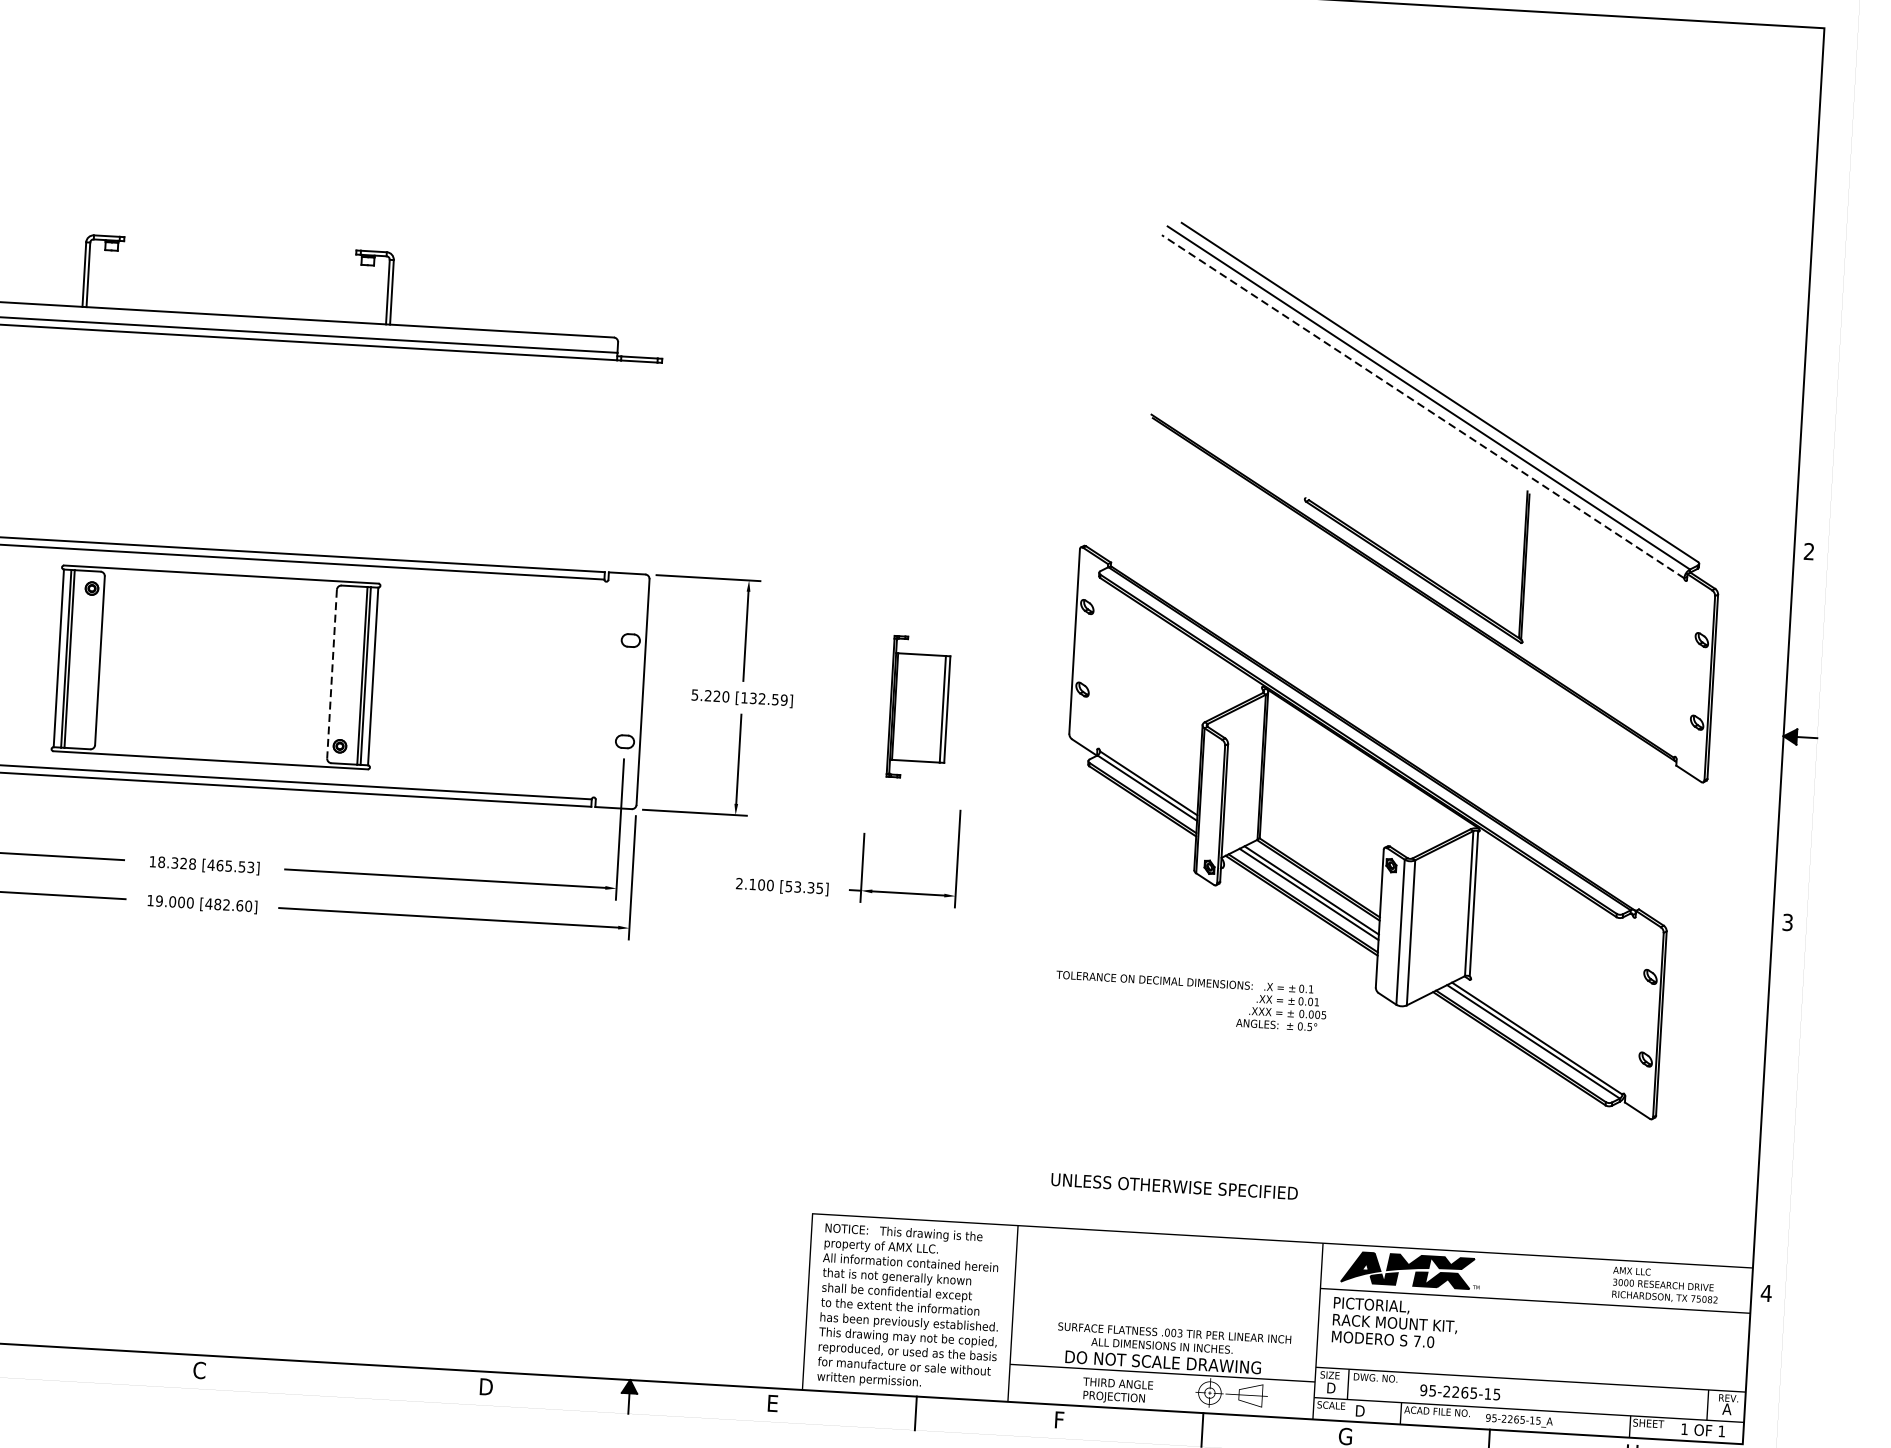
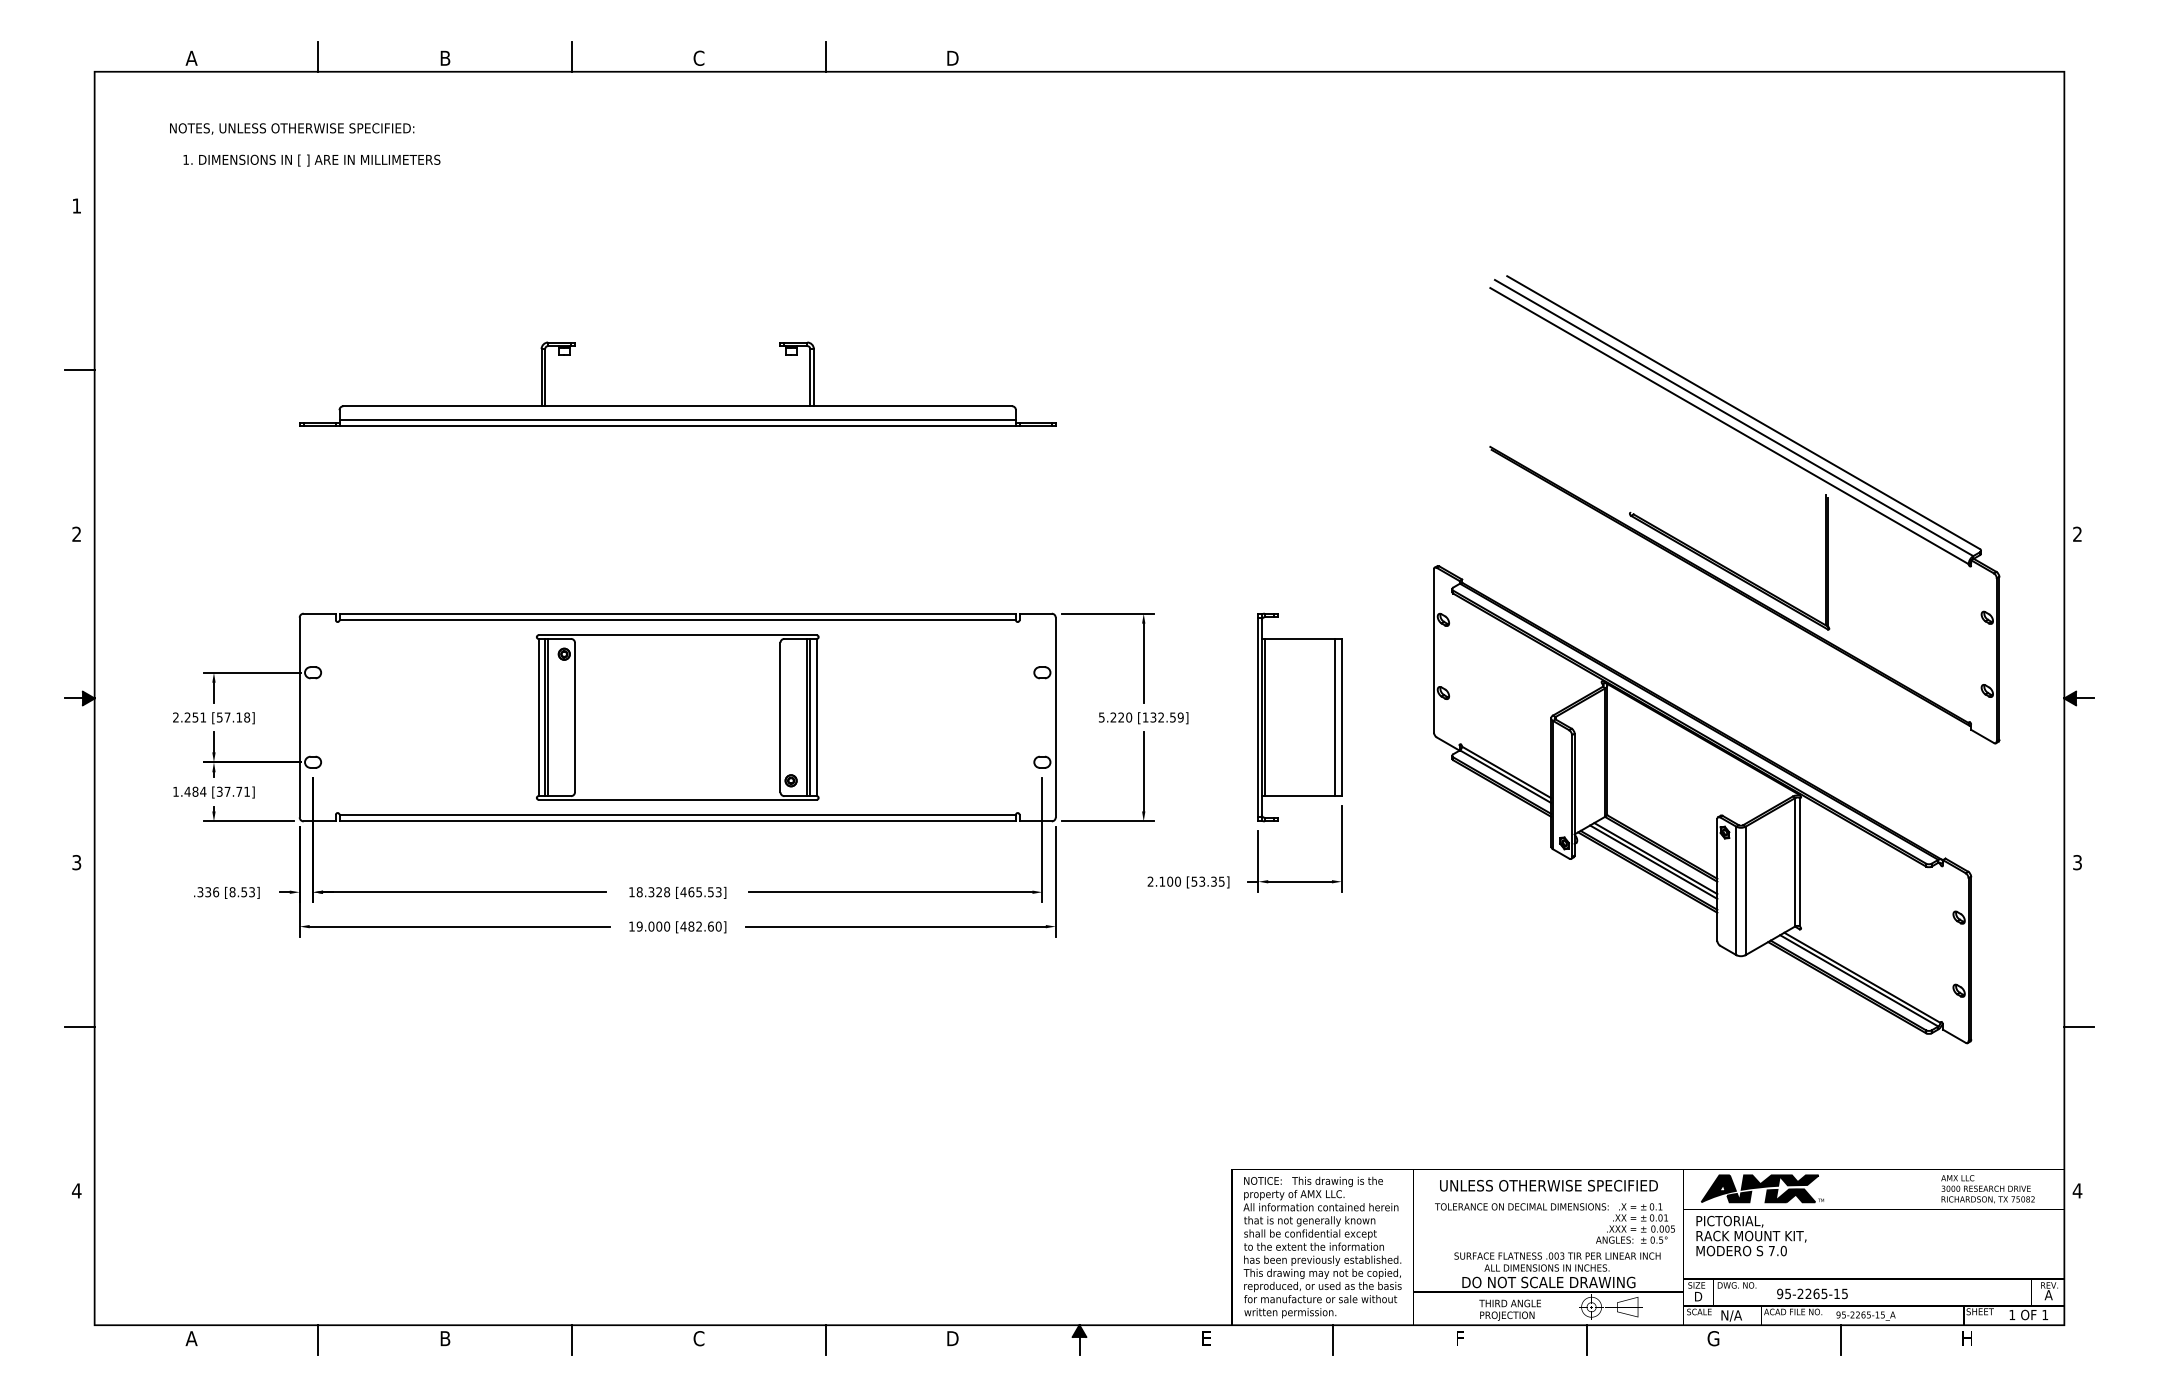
line: (1423, 406) -> (1729, 425), dashed -> solid
line: (332, 674) -> (780, 717), dashed -> solid
part: (918, 707) -> (1299, 717), size x1.67
text: (1190, 1001) -> (1554, 1223), moved
line: (1779, 1107) -> (2079, 1026), added
text: (1174, 1186) -> (1548, 1185), moved
line: (56, 1364) -> (572, 1340), added
line: (342, 1380) -> (825, 1340), added
text: (1367, 1411) -> (1731, 1315), D -> N/A

